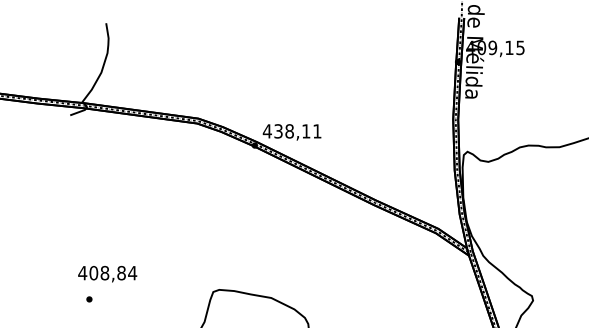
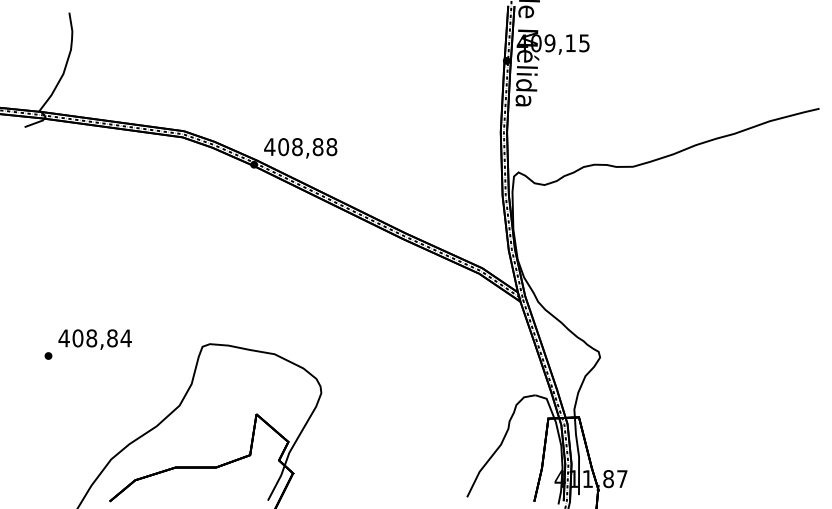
text: (297, 131) -> (307, 147), 438,11 -> 408,88
text: (107, 274) -> (94, 339), moved

